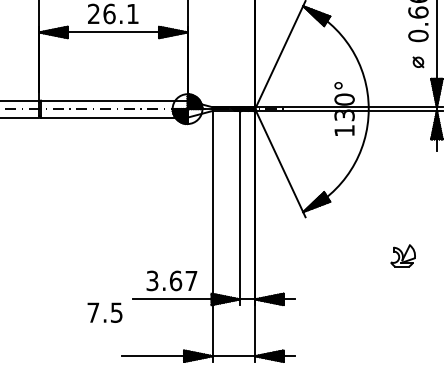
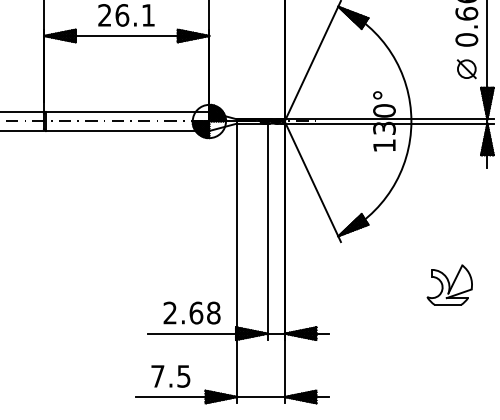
part: (418, 62) -> (466, 69), size x1.67
part: (402, 255) -> (449, 284), size x1.67
text: (171, 280) -> (191, 312), 3.67 -> 2.68
text: (104, 312) -> (170, 376), moved

